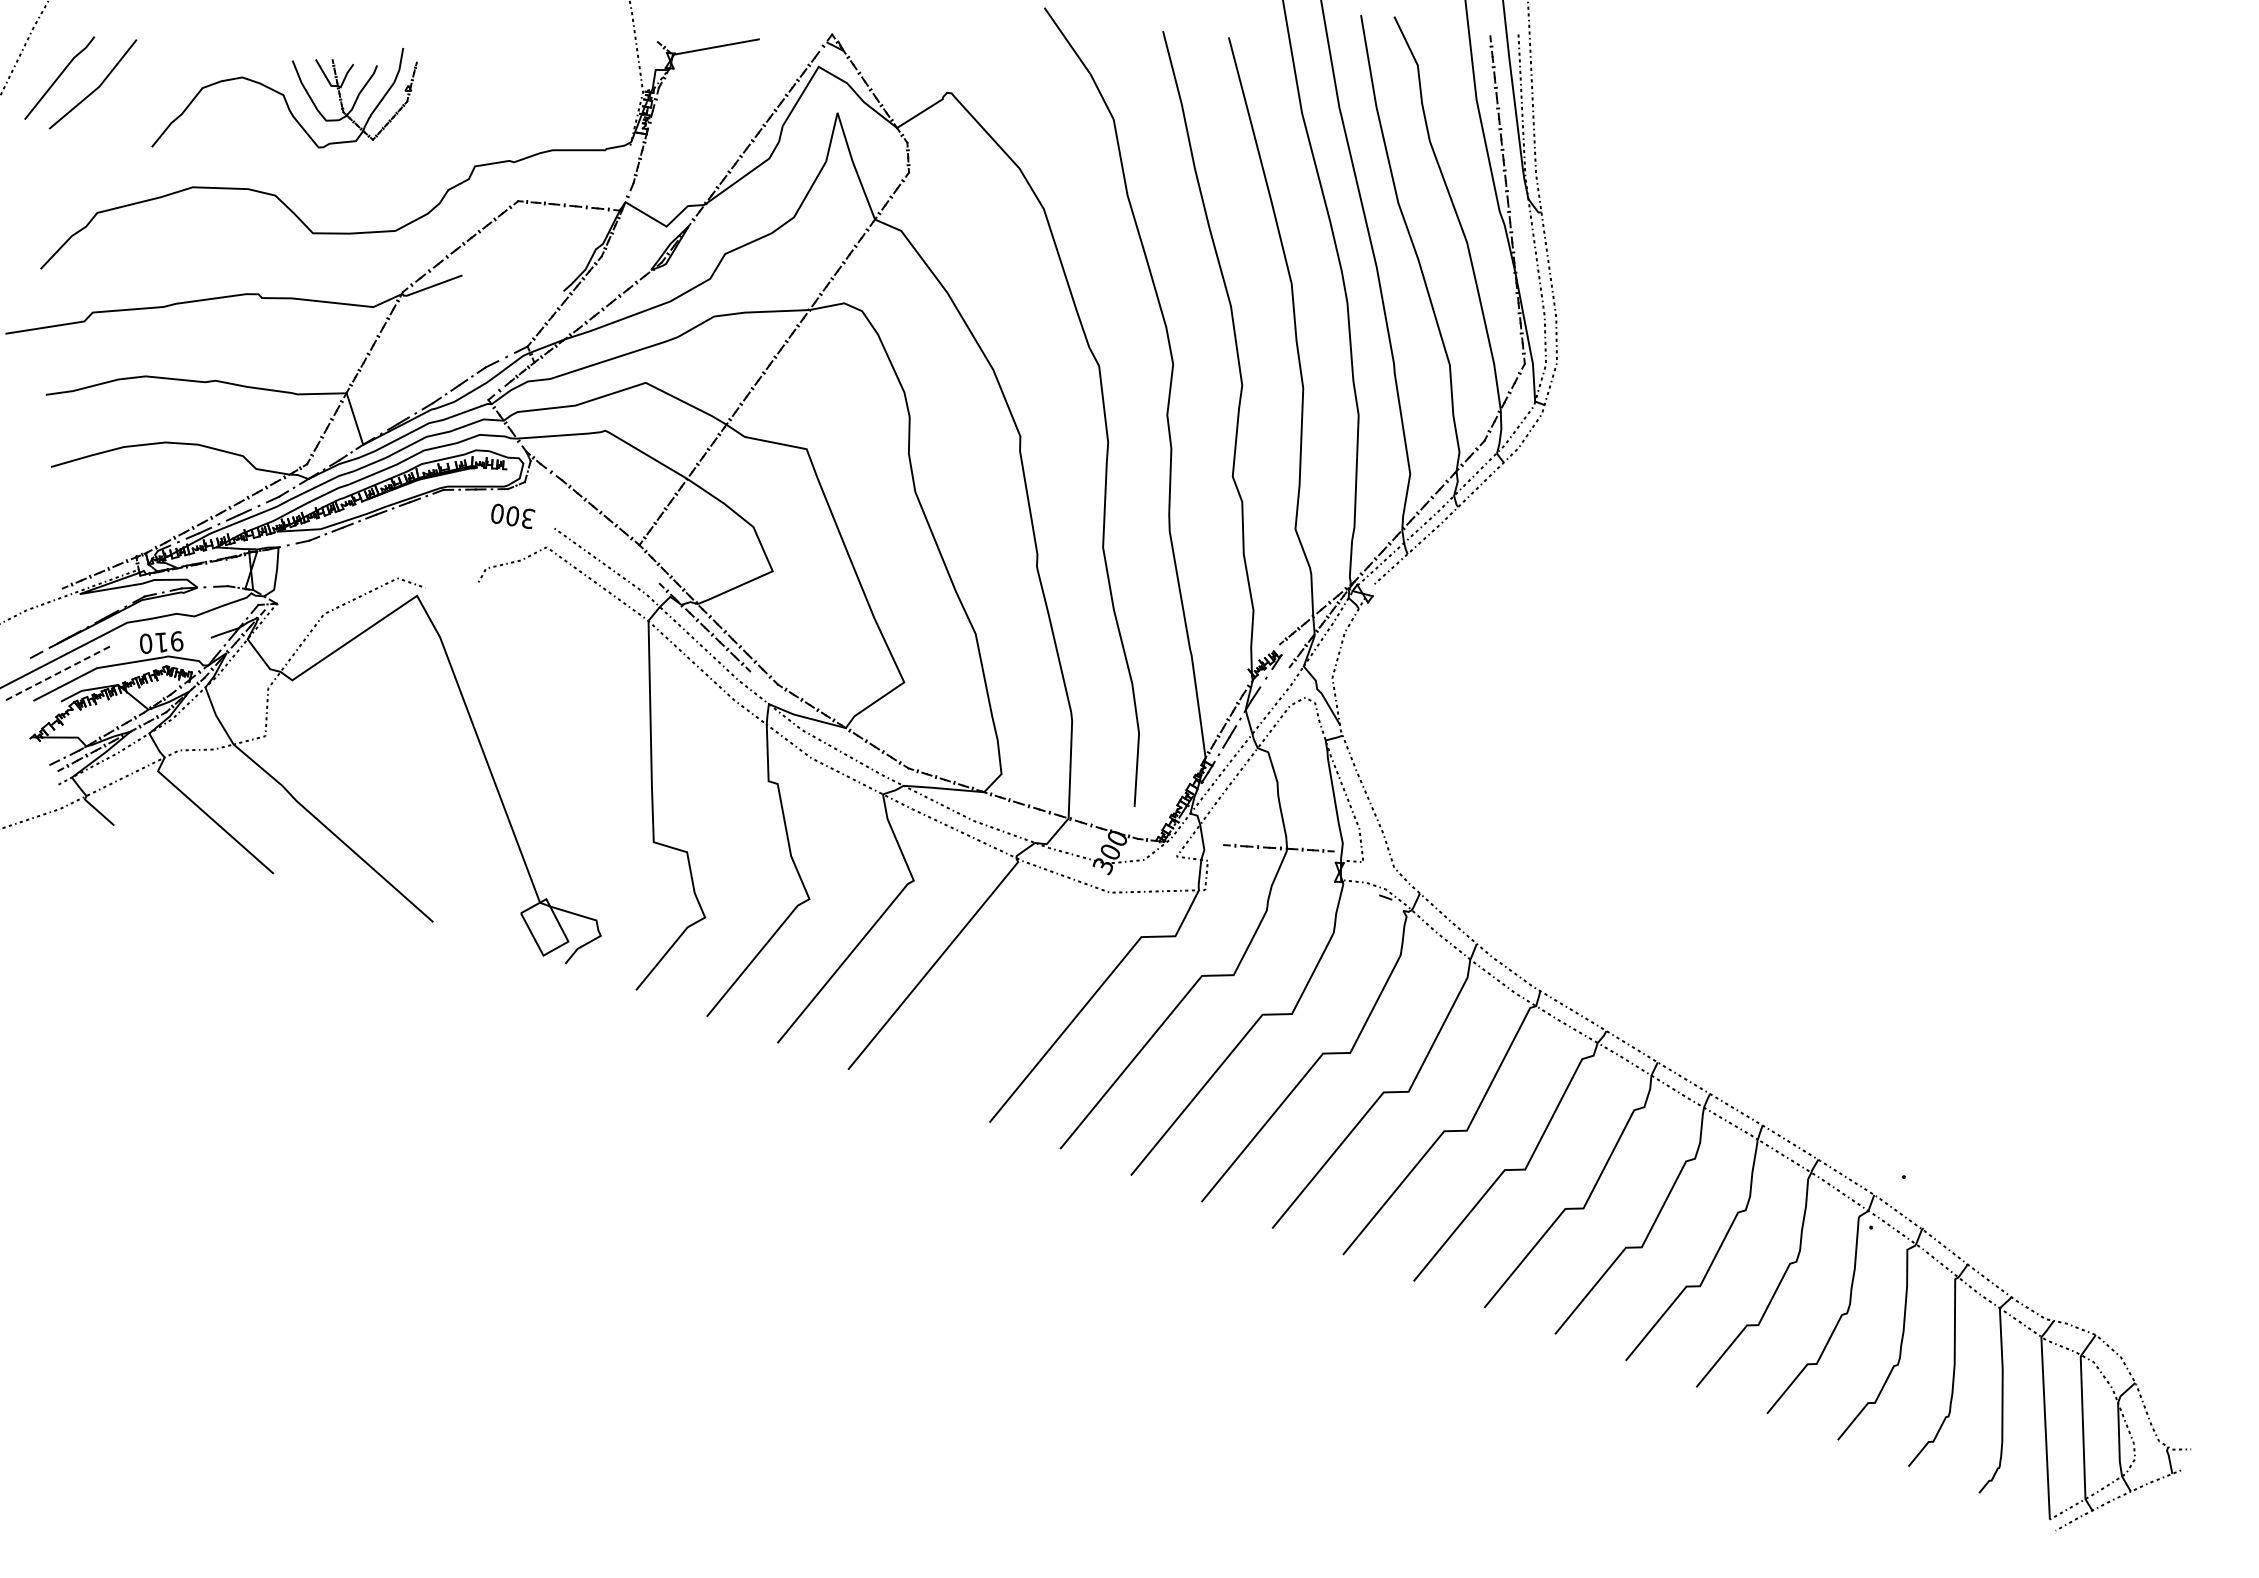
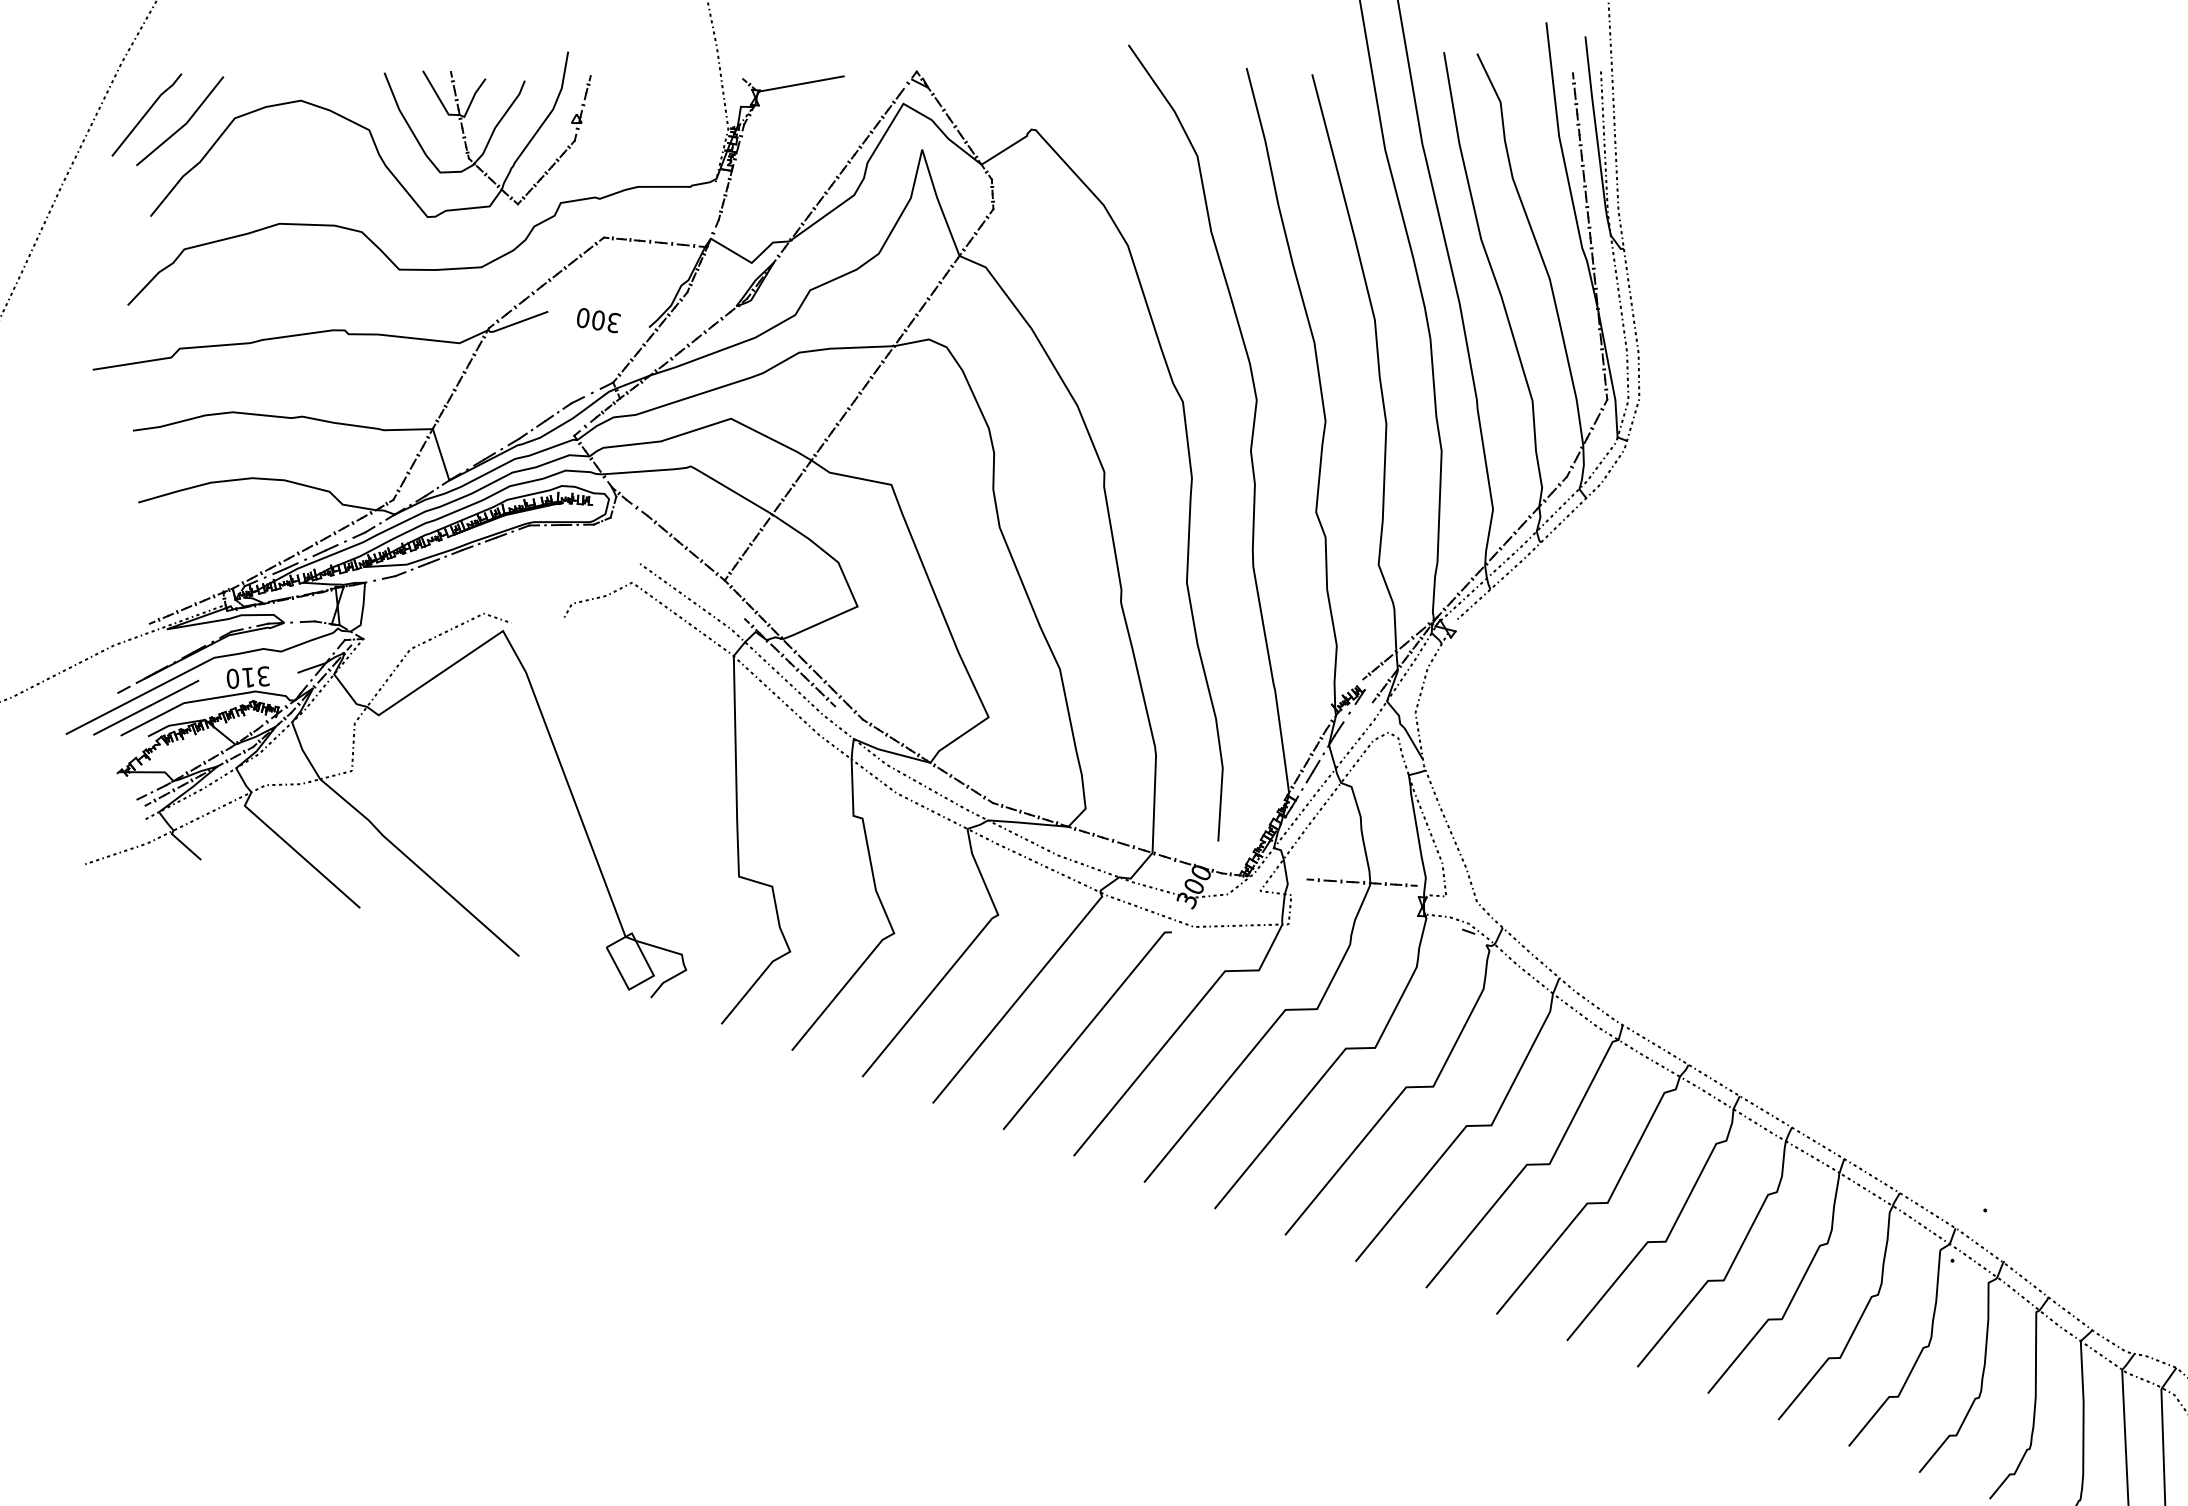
part: (284, 97) -> (370, 134), size x1.67
text: (513, 515) -> (599, 319), moved
text: (177, 641) -> (264, 676), 910 -> 310
line: (59, 672) -> (146, 707), dashed -> solid
line: (1002, 995) -> (1086, 1029), added

